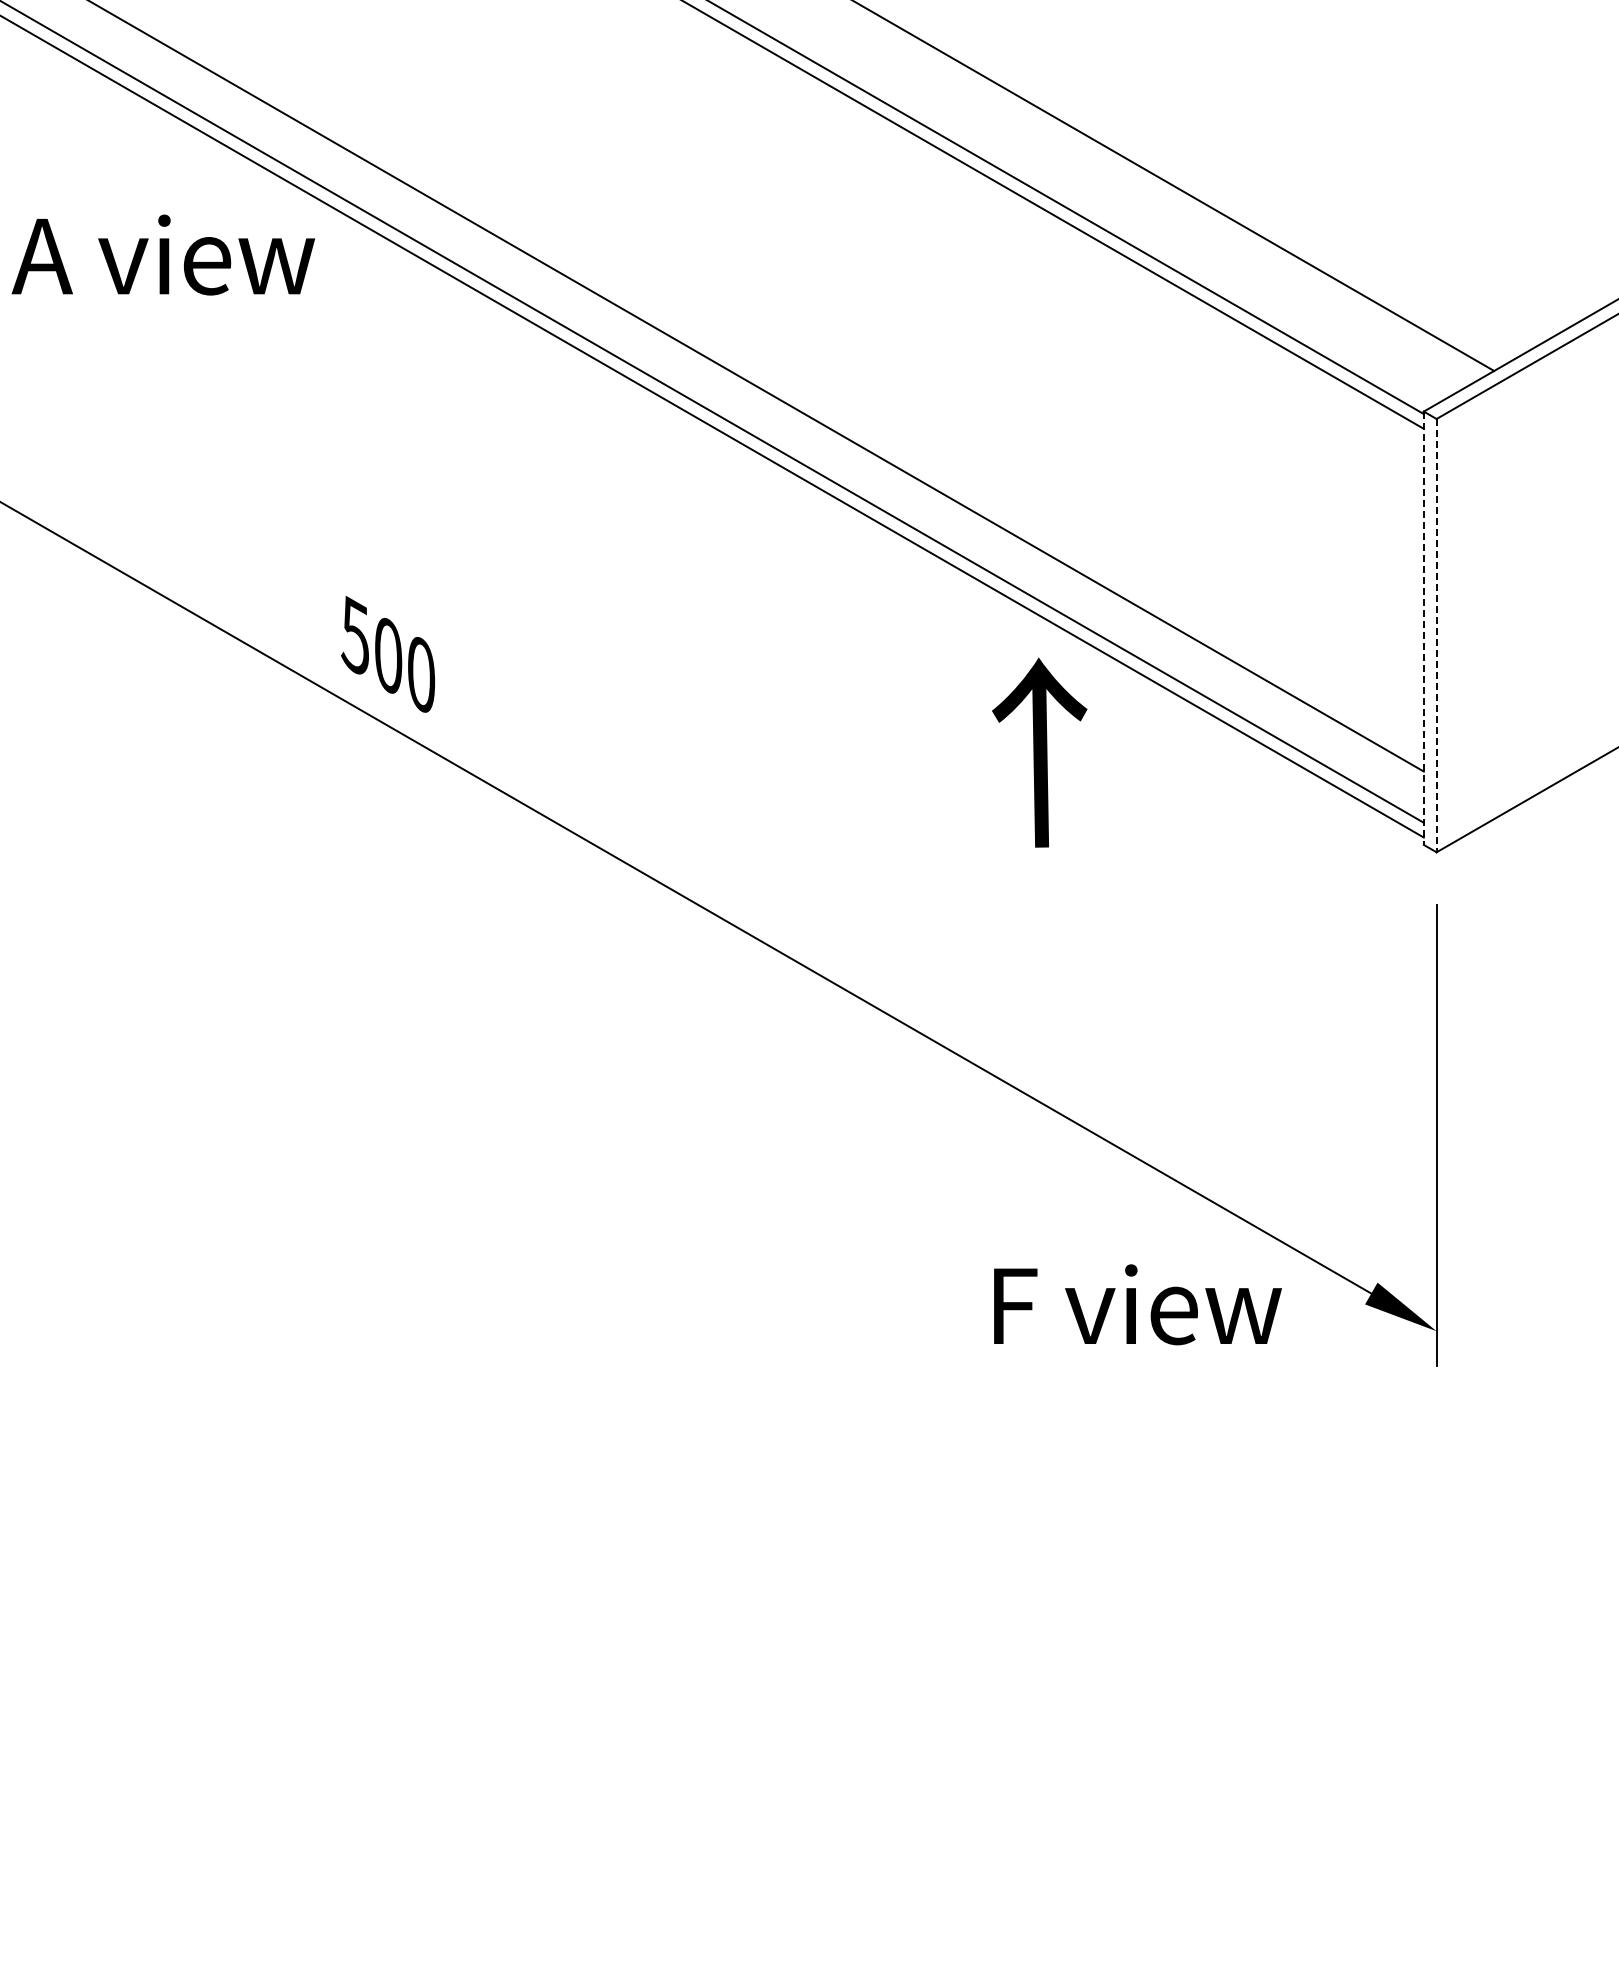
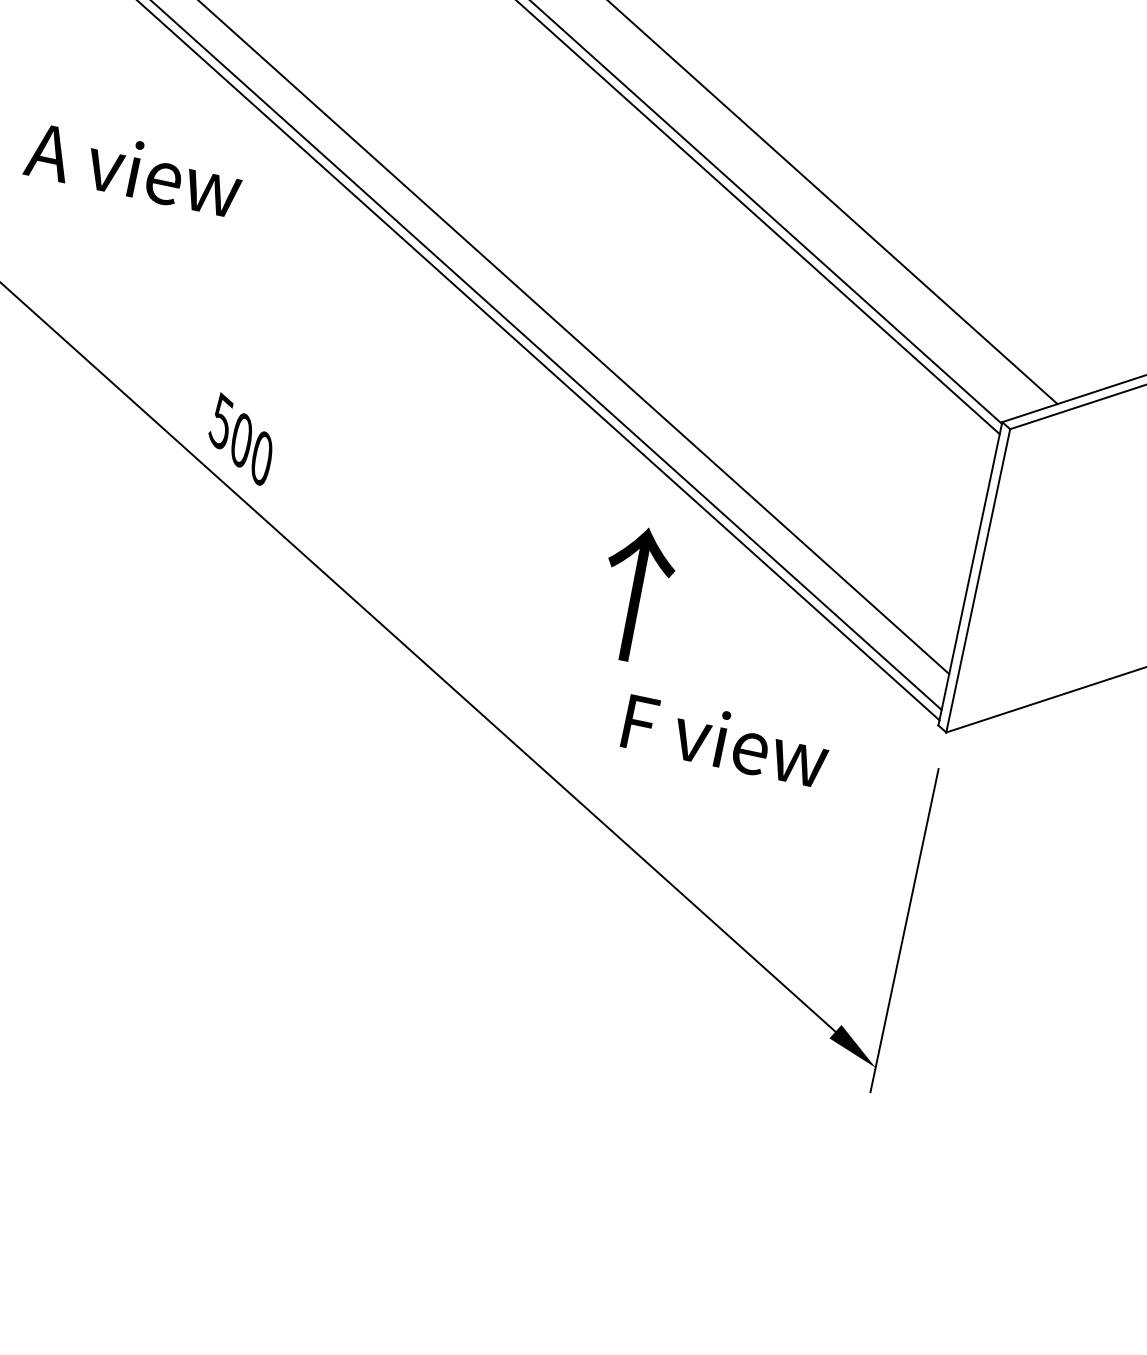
text: (163, 254) -> (134, 168), moved
line: (1423, 628) -> (970, 573), dashed -> solid
line: (1436, 635) -> (978, 580), dashed -> solid
text: (1039, 752) -> (635, 594), moved
text: (1137, 1304) -> (725, 740), moved

